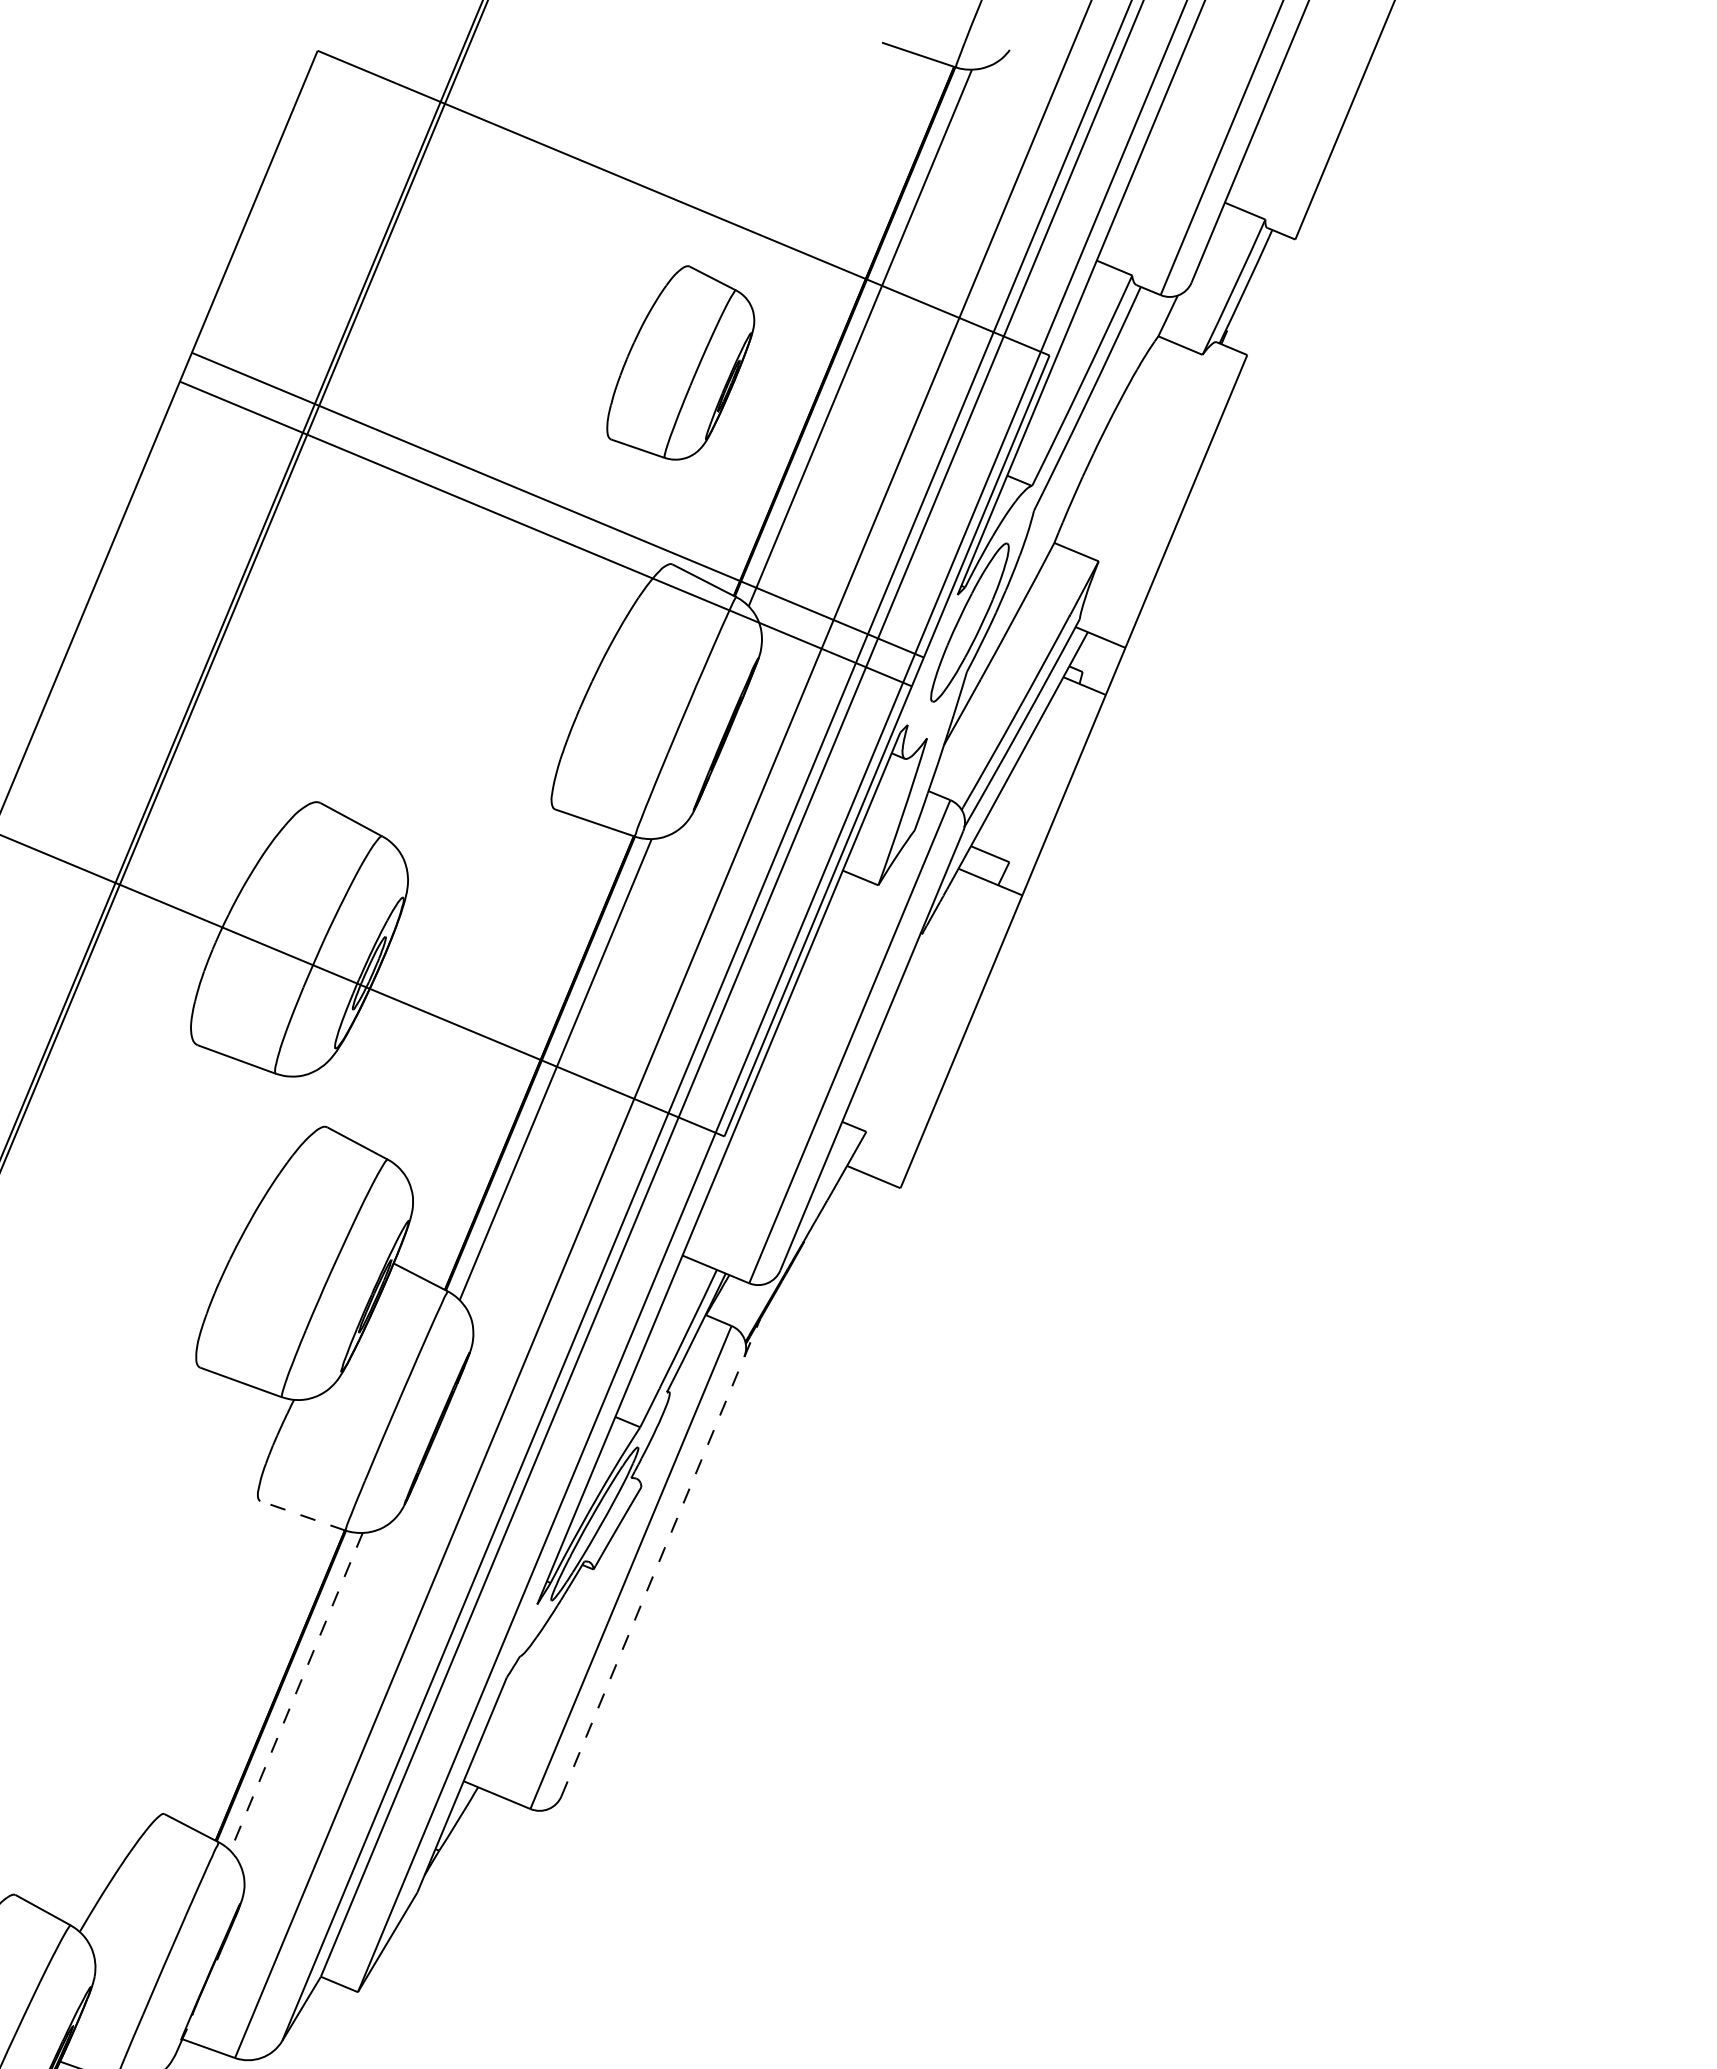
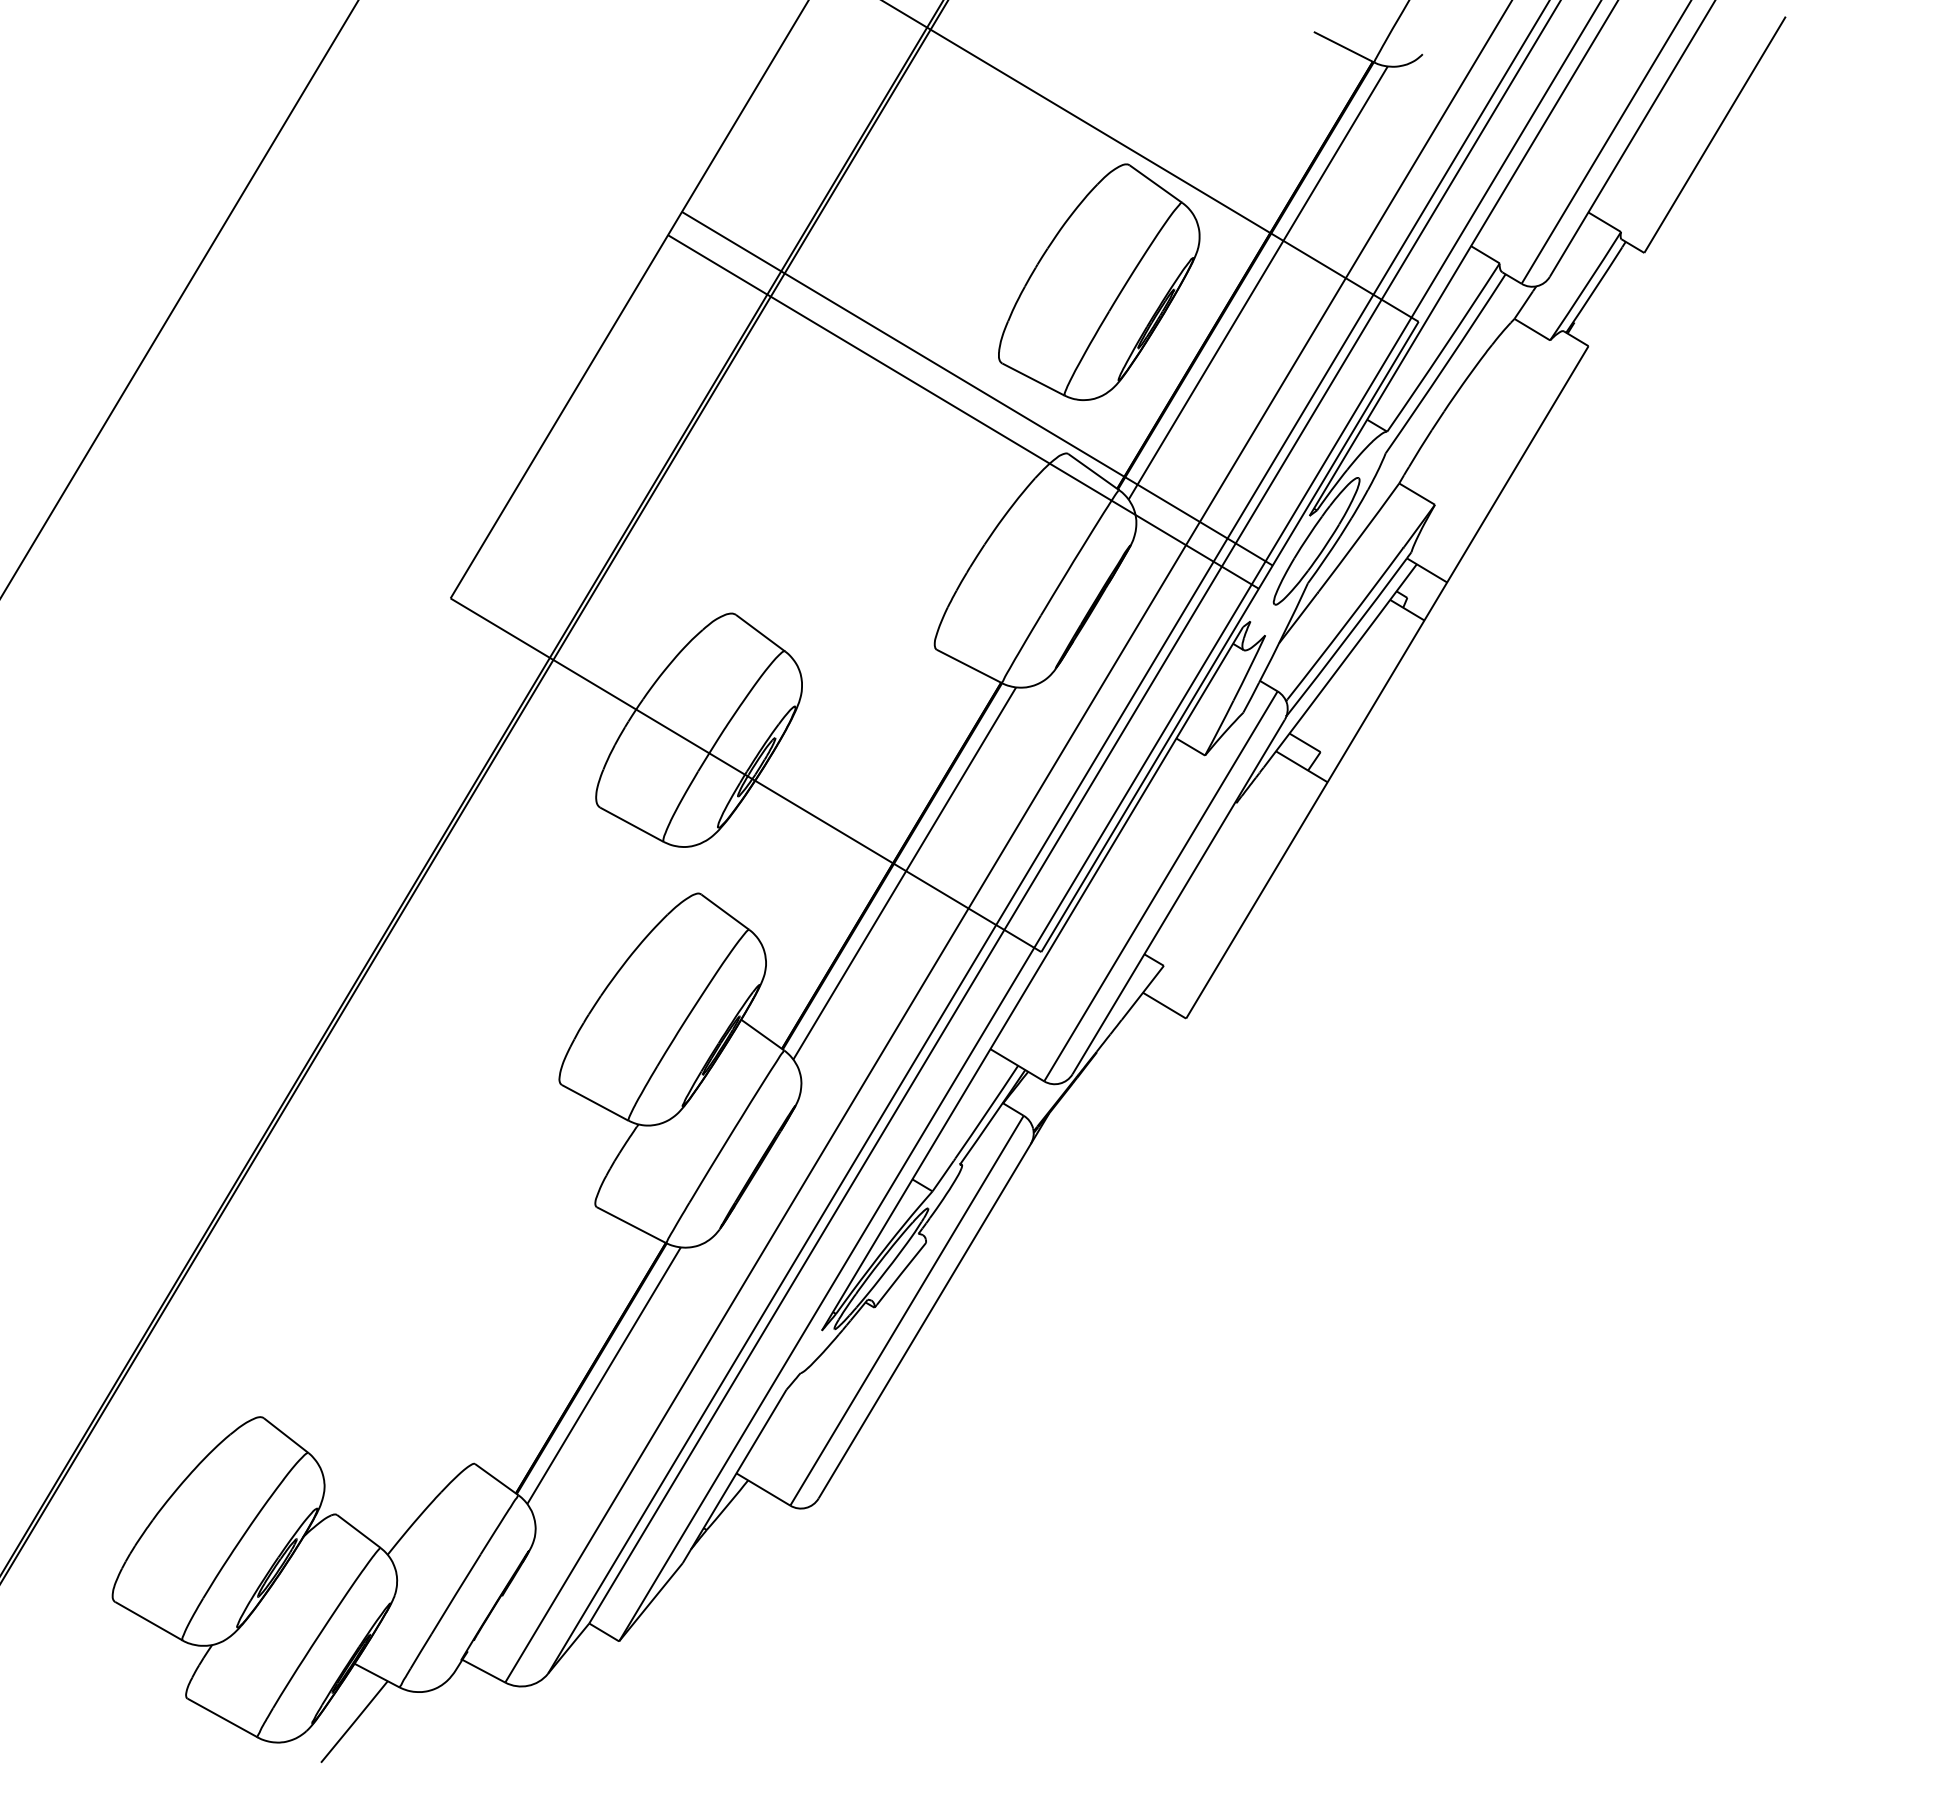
part: (679, 362) -> (1099, 281), size x1.43
line: (302, 1515) -> (631, 1224), dashed -> solid
line: (661, 1556) -> (934, 1305), dashed -> solid
line: (297, 1691) -> (604, 1375), dashed -> solid

